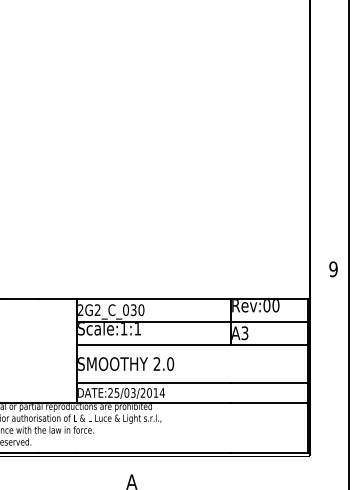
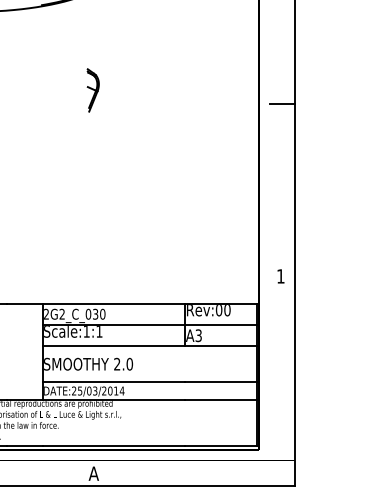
part: (130, 68) -> (92, 90), added
line: (334, 82) -> (281, 103), added
text: (333, 269) -> (280, 276), 9 -> 1

